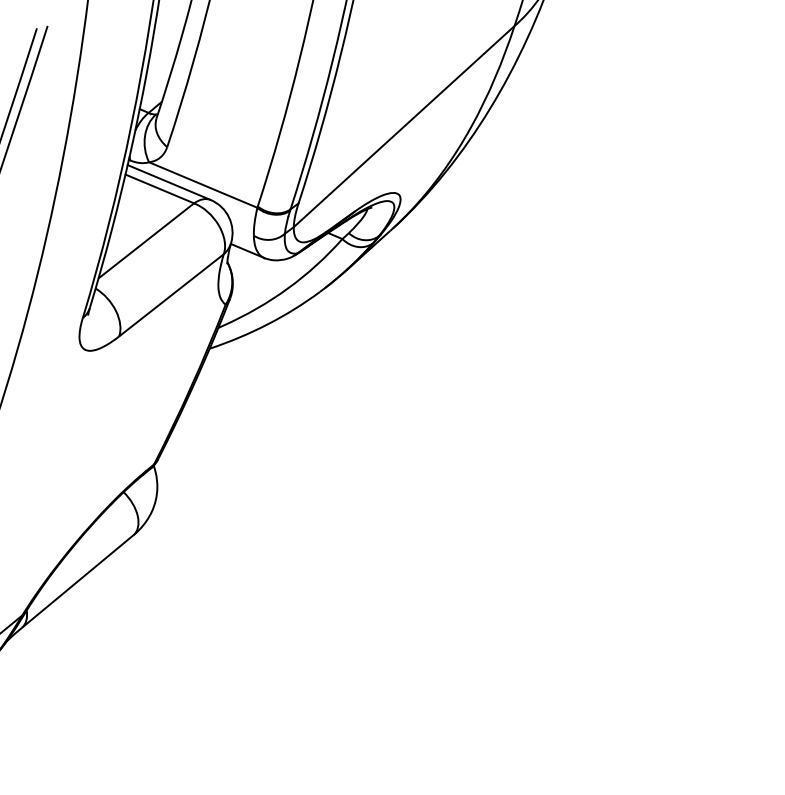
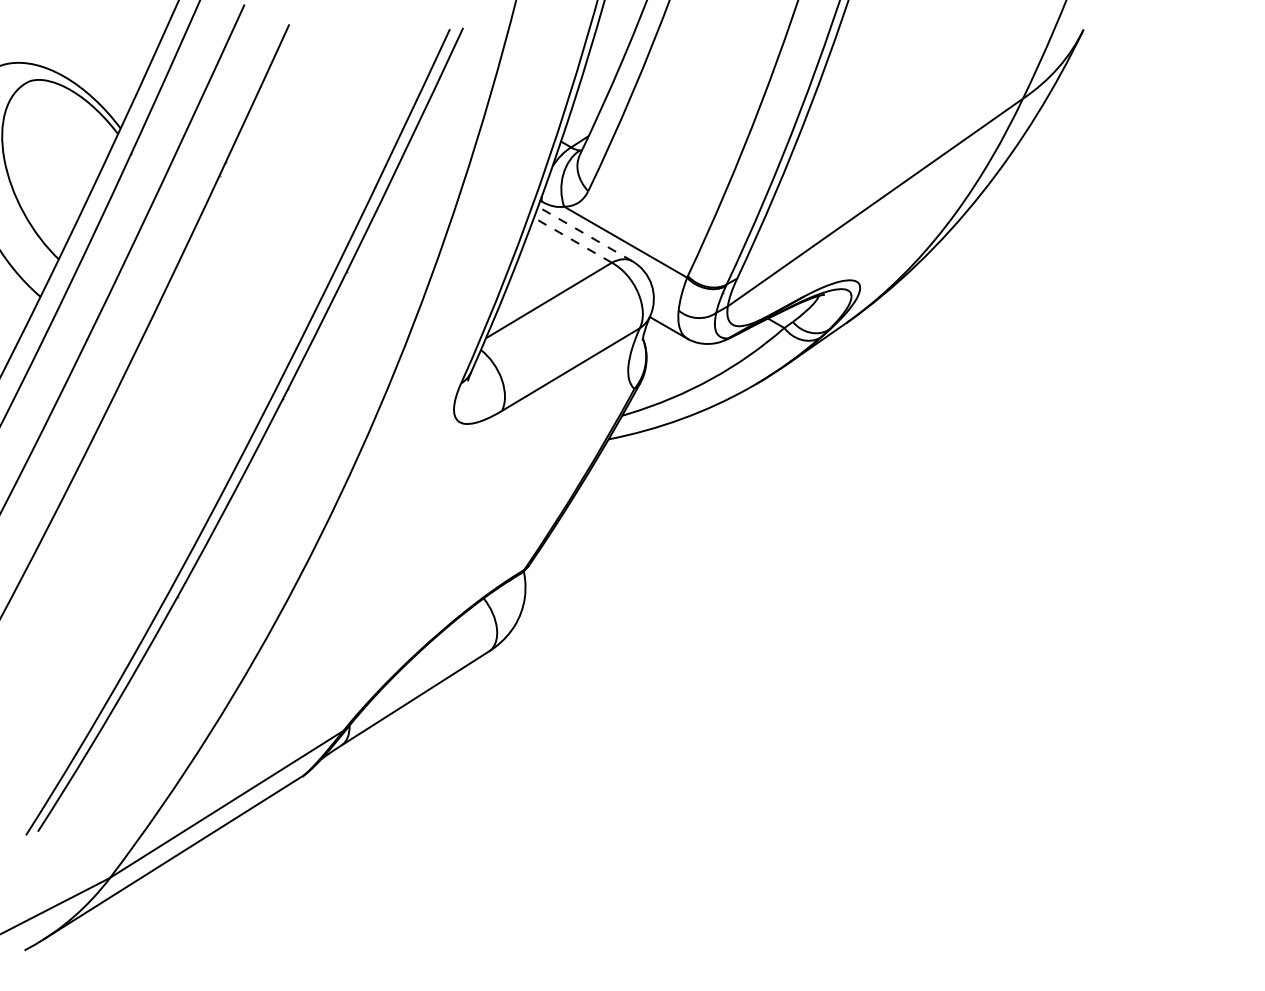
line: (168, 182) -> (584, 233), solid -> dashed
line: (159, 189) -> (572, 240), solid -> dashed

